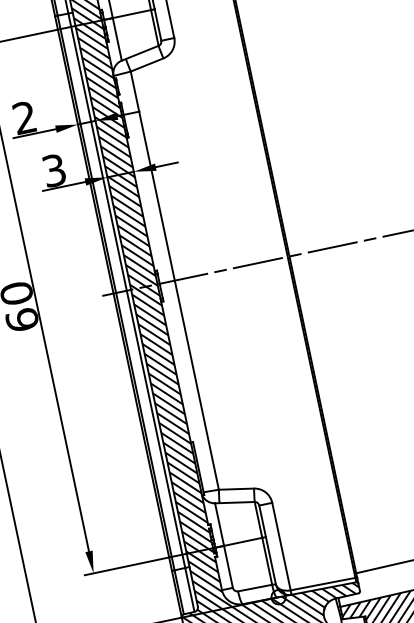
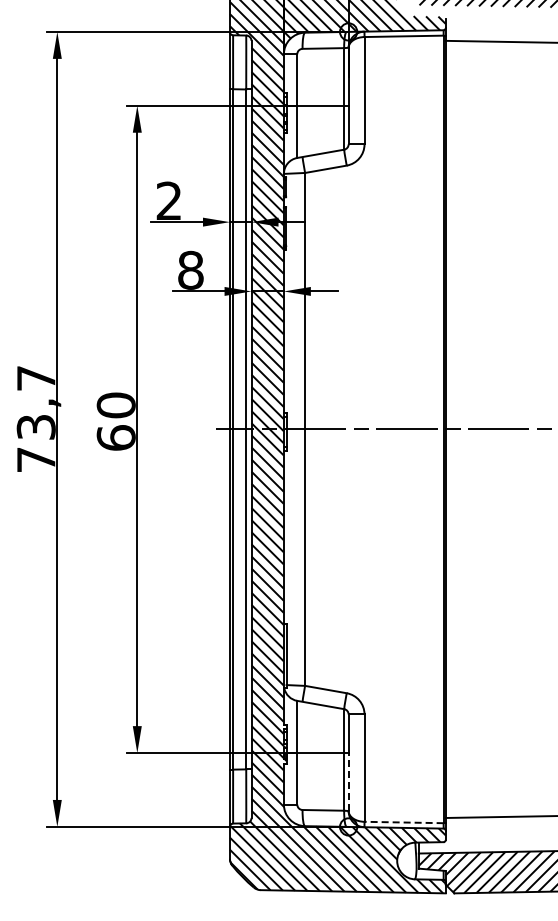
text: (54, 170) -> (190, 270), 3 -> 8
line: (270, 561) -> (348, 782), solid -> dashed
line: (323, 584) -> (404, 822), solid -> dashed

